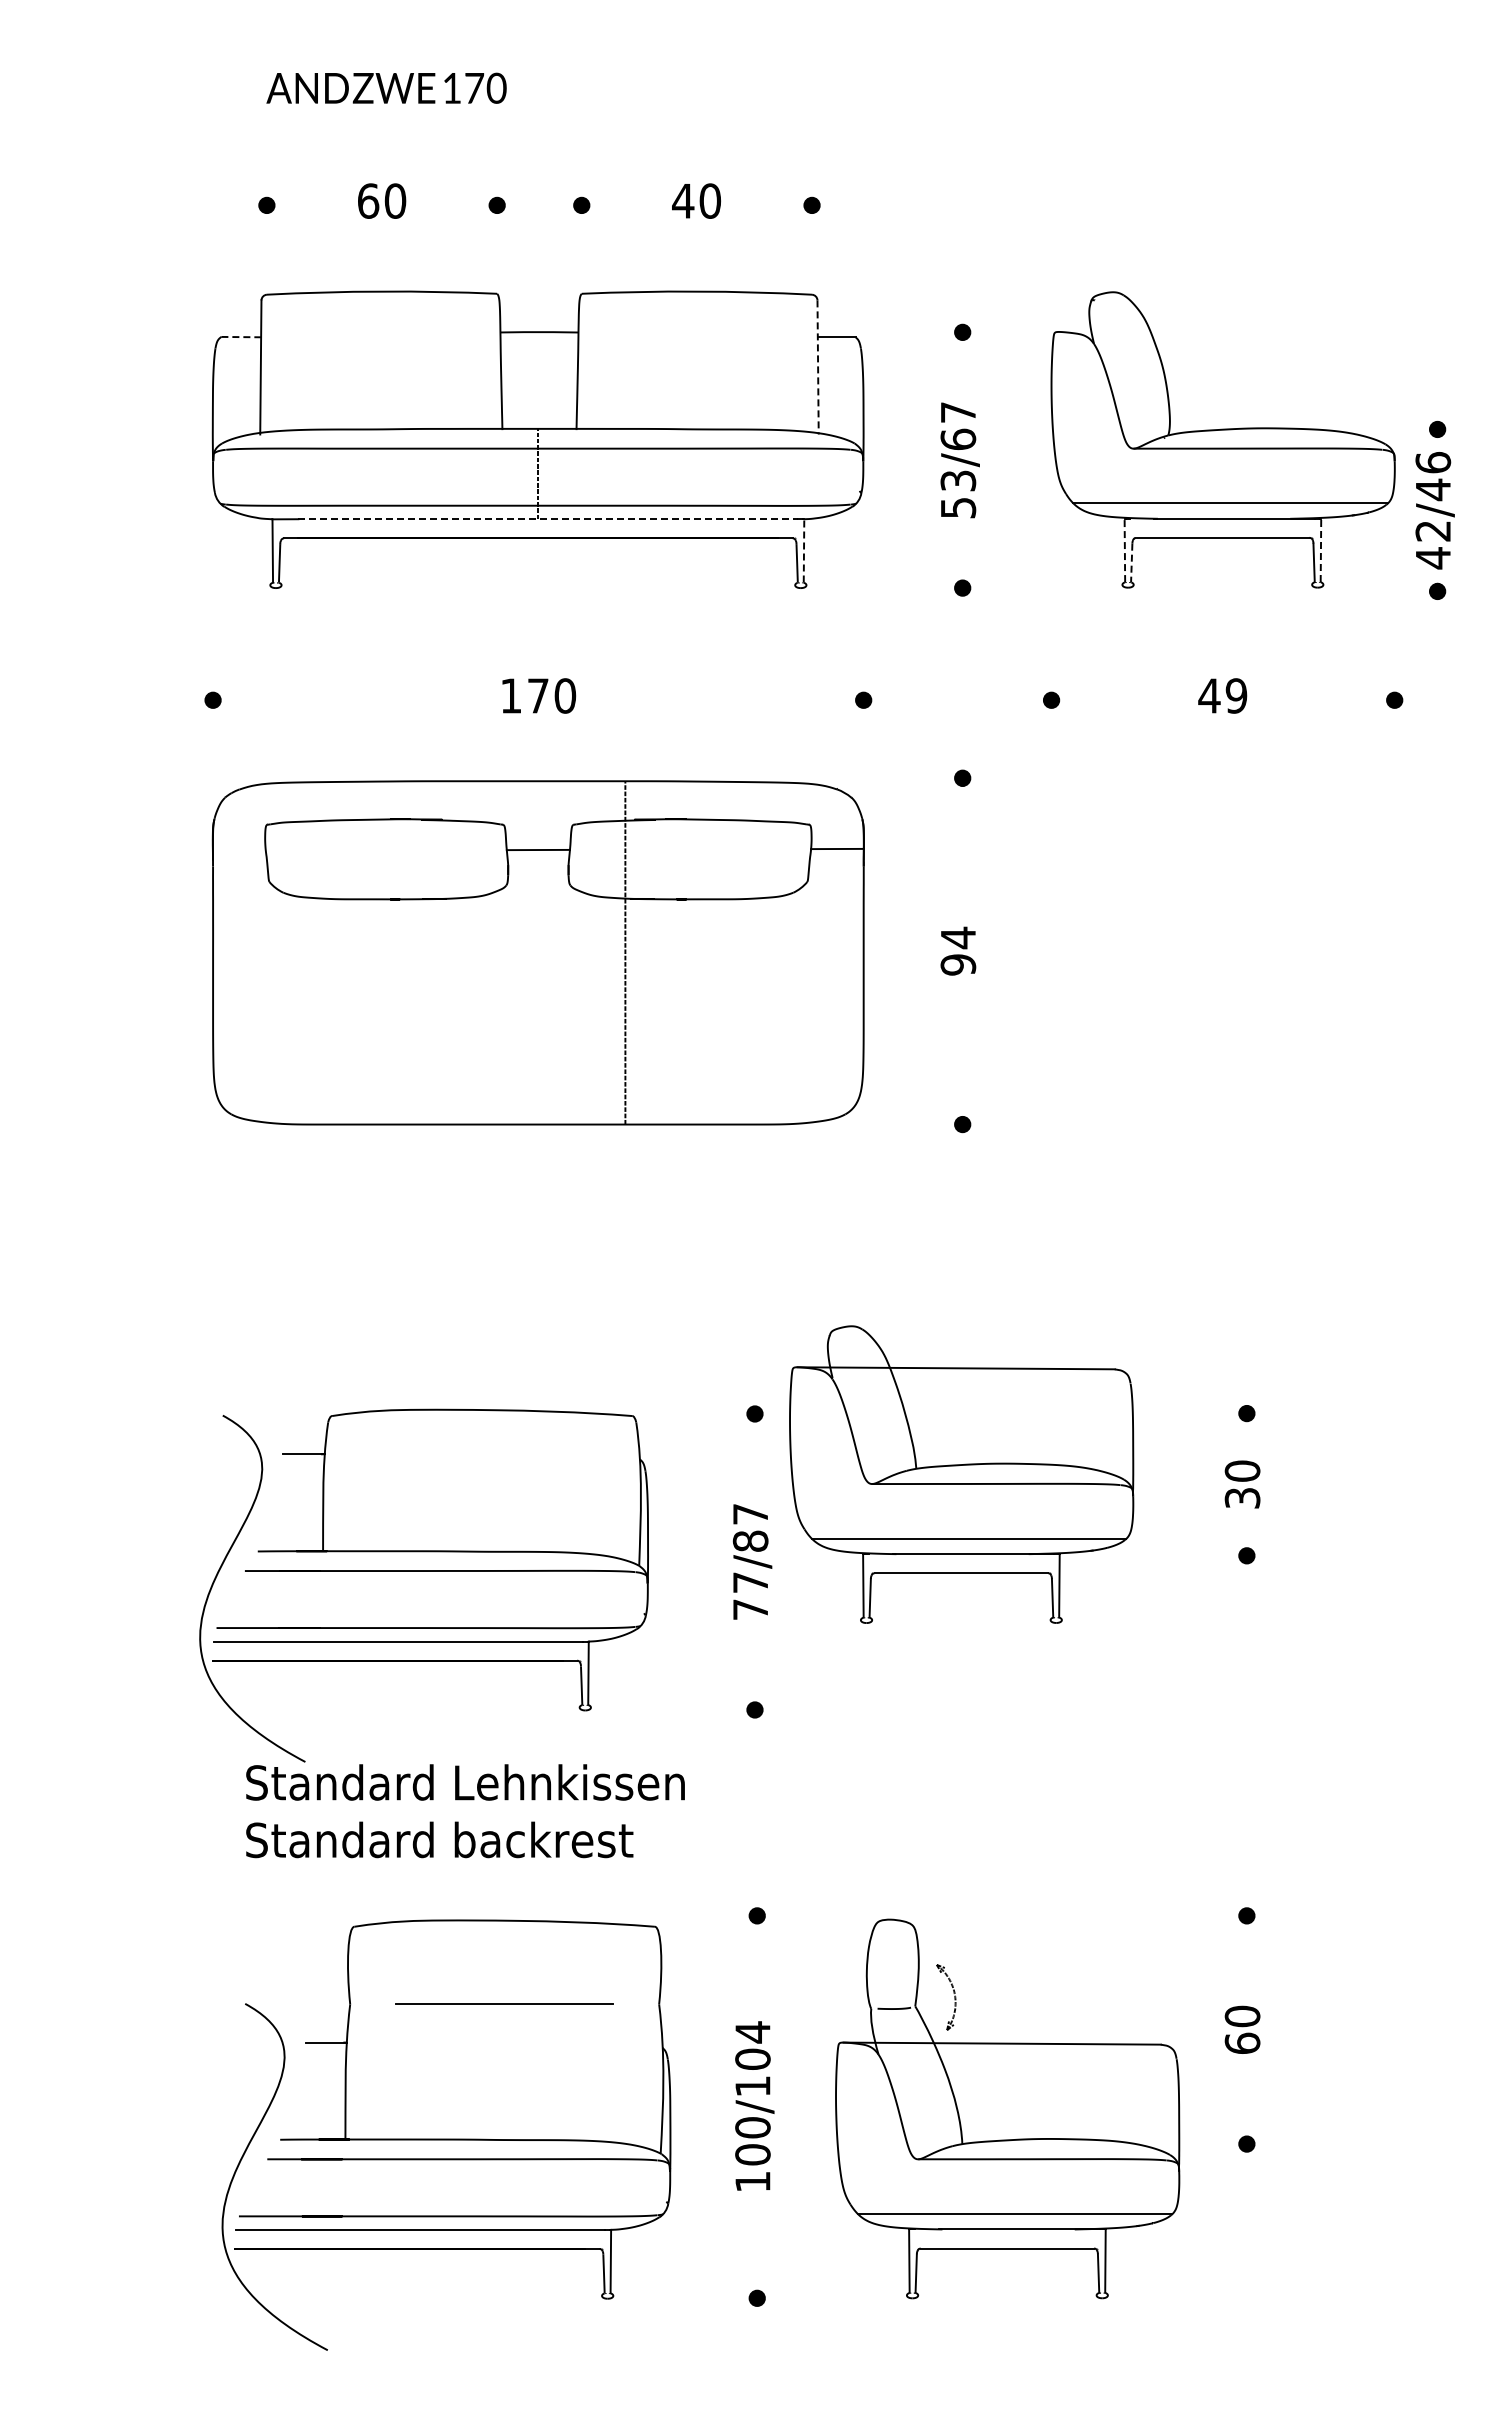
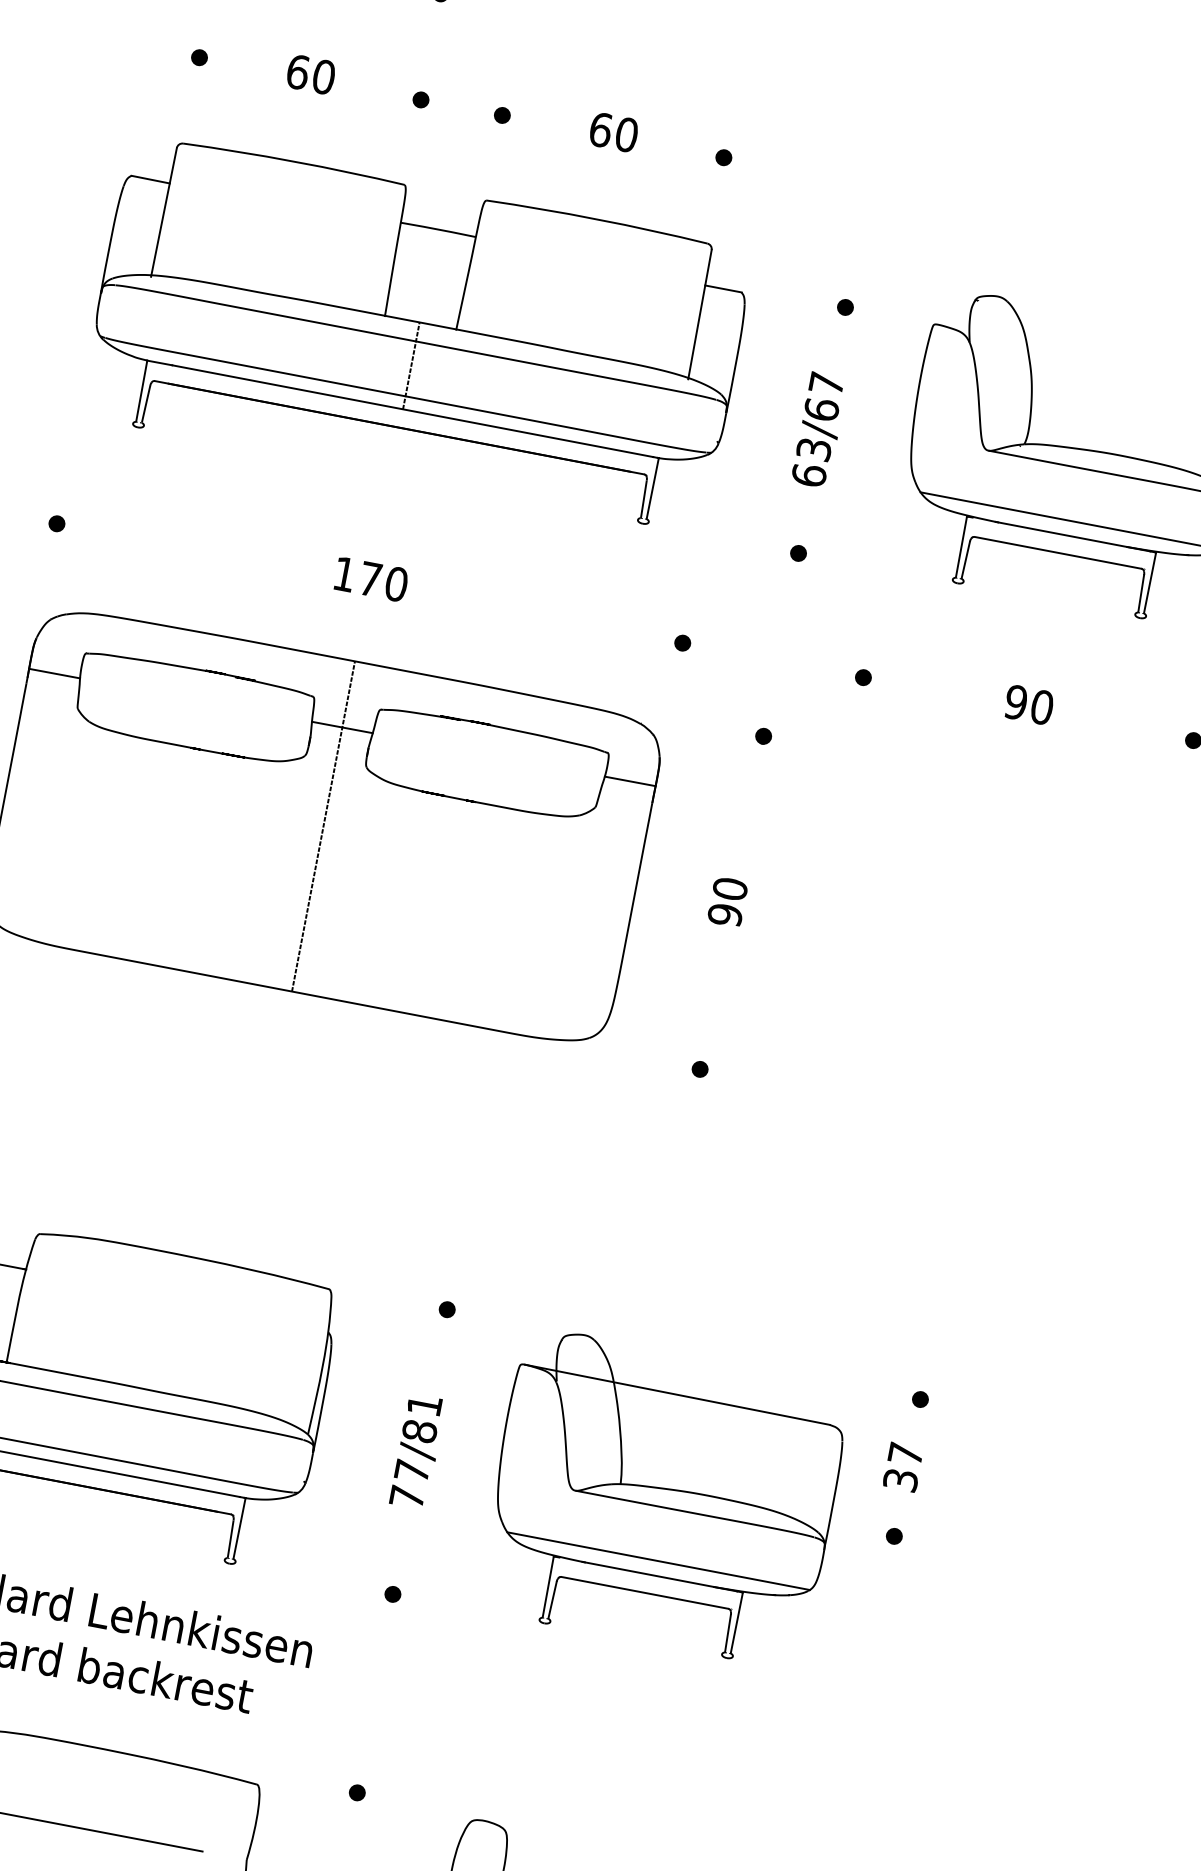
text: (683, 200) -> (601, 129), 40 -> 60
line: (241, 337) -> (150, 180), dashed -> solid
line: (818, 367) -> (700, 314), dashed -> solid
text: (958, 507) -> (809, 475), 53/67 -> 63/67
line: (548, 519) -> (412, 411), dashed -> solid
line: (804, 550) -> (653, 488), dashed -> solid
line: (1124, 550) -> (961, 546), dashed -> solid
line: (1320, 550) -> (1149, 582), dashed -> solid
line: (1131, 563) -> (965, 560), dashed -> solid
text: (1222, 695) -> (1028, 704), 49 -> 90
line: (238, 850) -> (53, 672), added
text: (958, 937) -> (730, 888), 94 -> 90
line: (625, 952) -> (323, 826), moved
text: (1242, 1470) -> (905, 1453), 30 -> 37
part: (961, 1474) -> (663, 1497), moved
text: (750, 1514) -> (424, 1405), 77/87 -> 77/81

